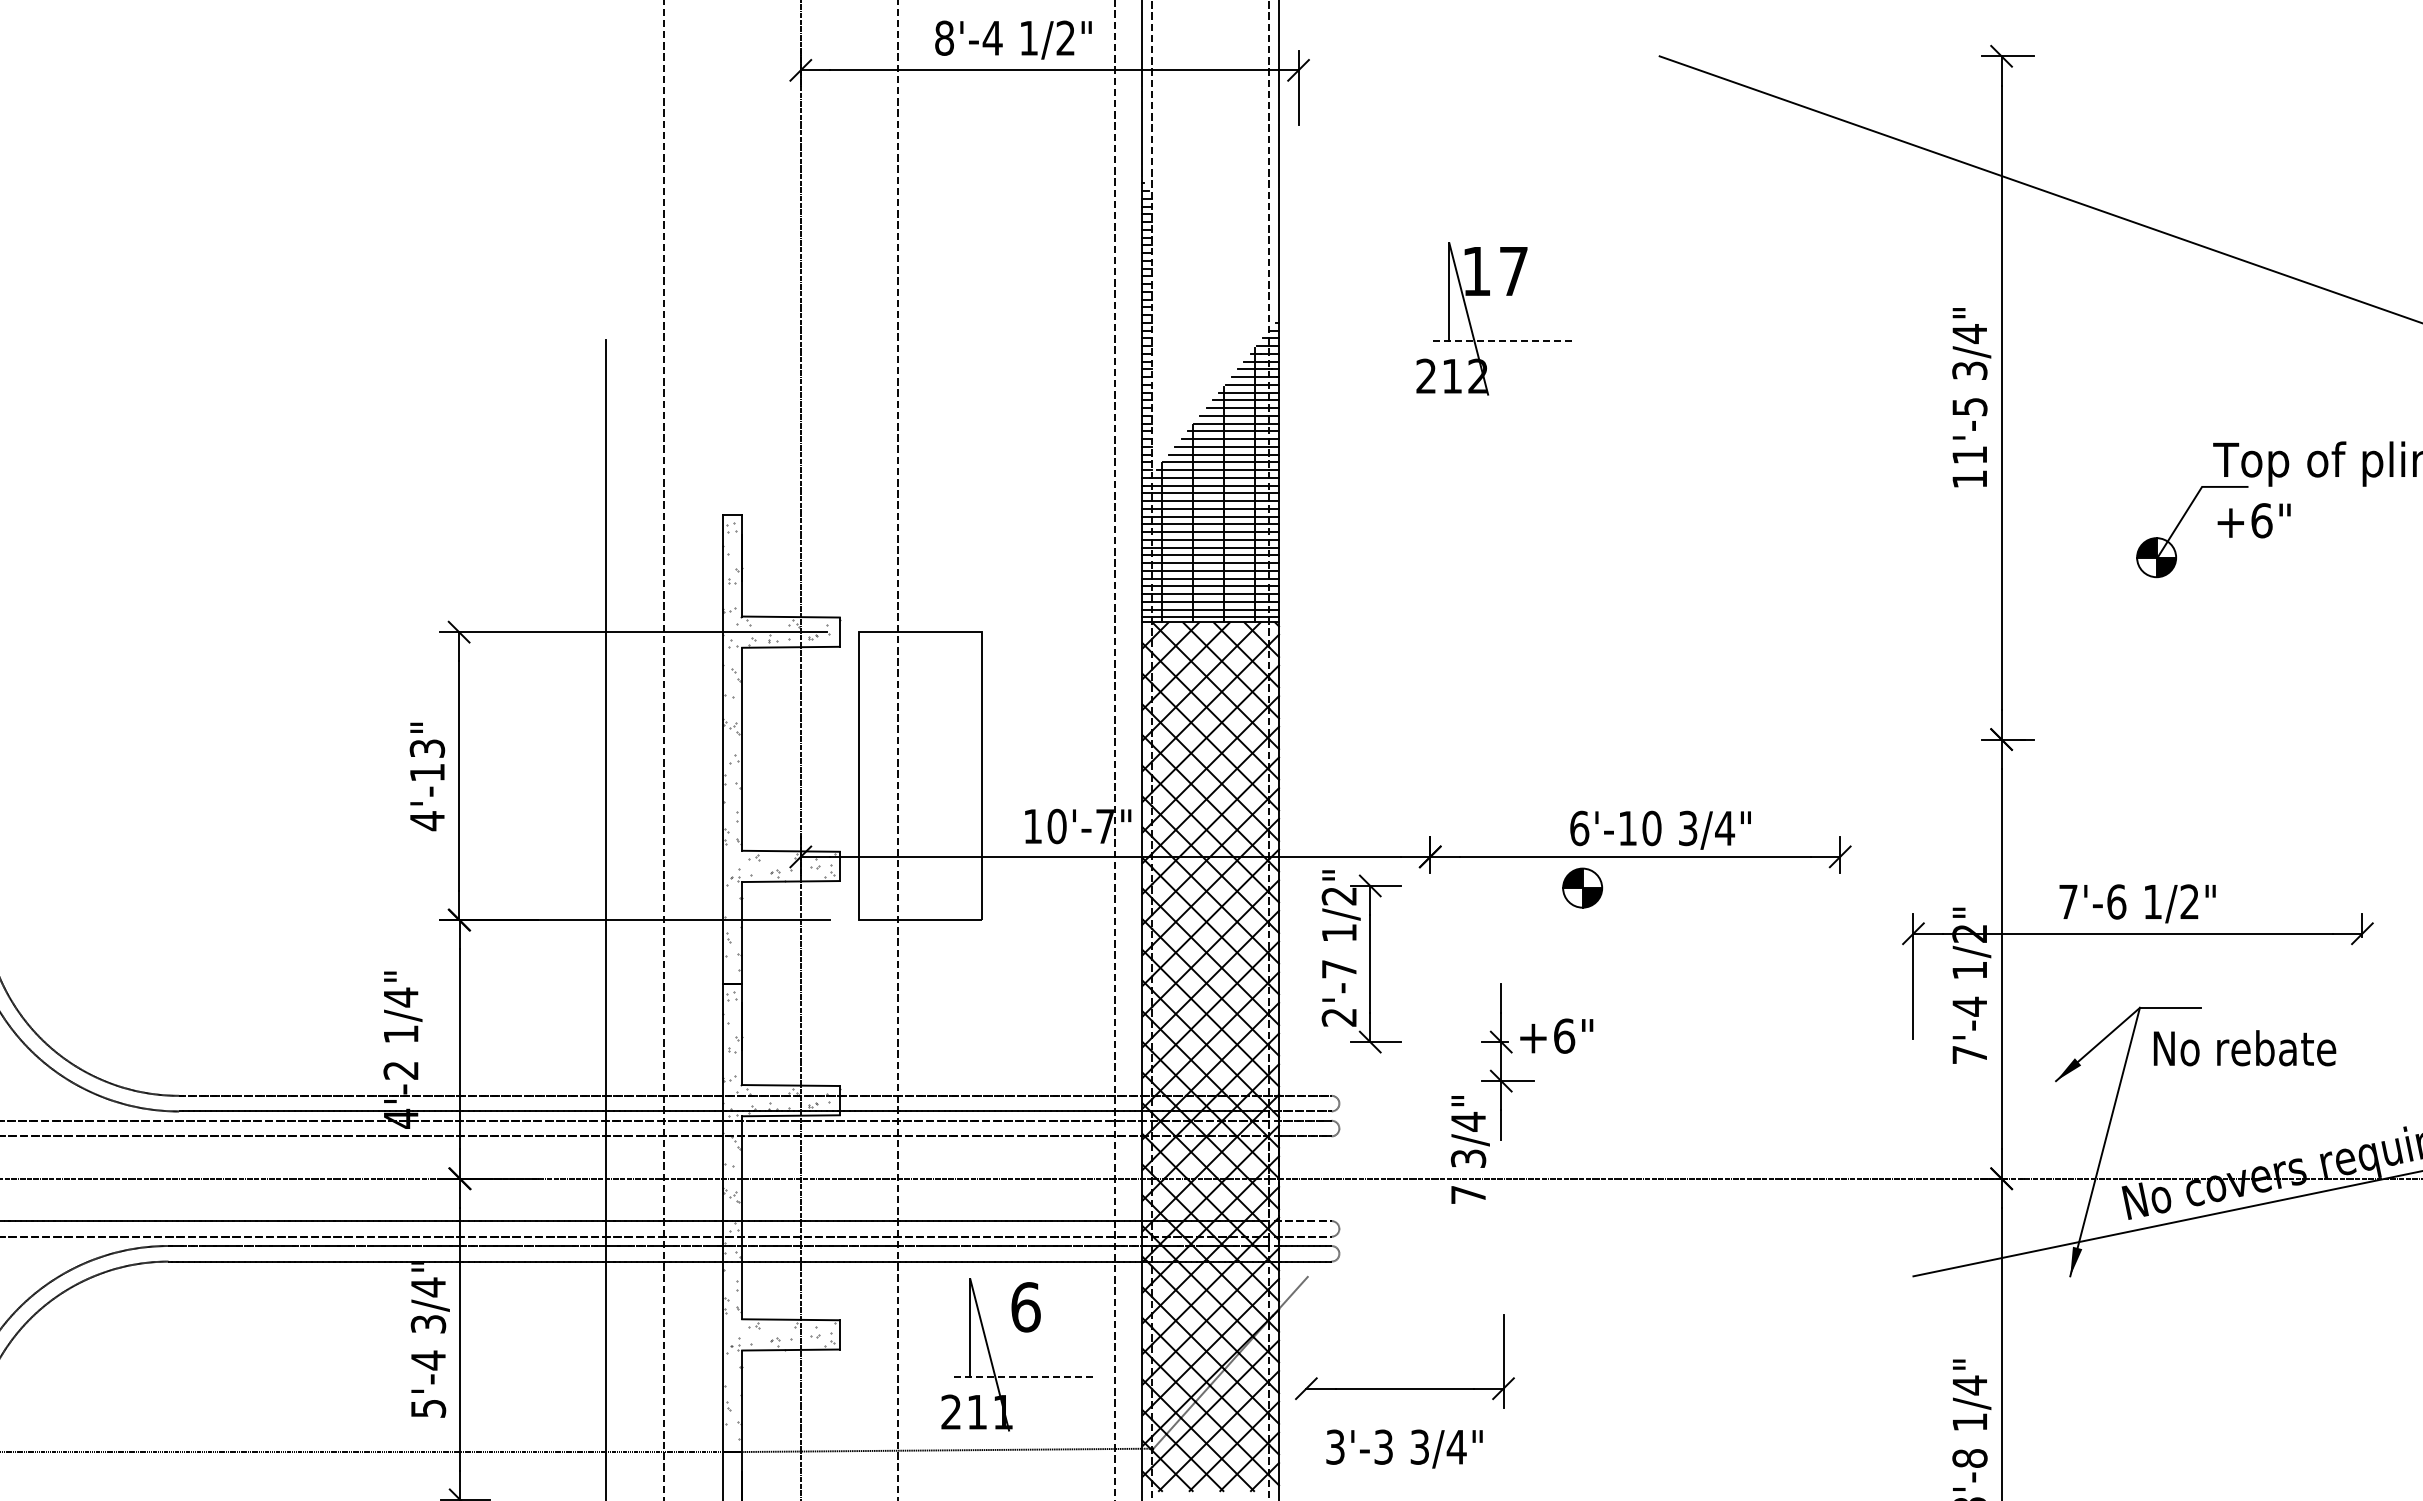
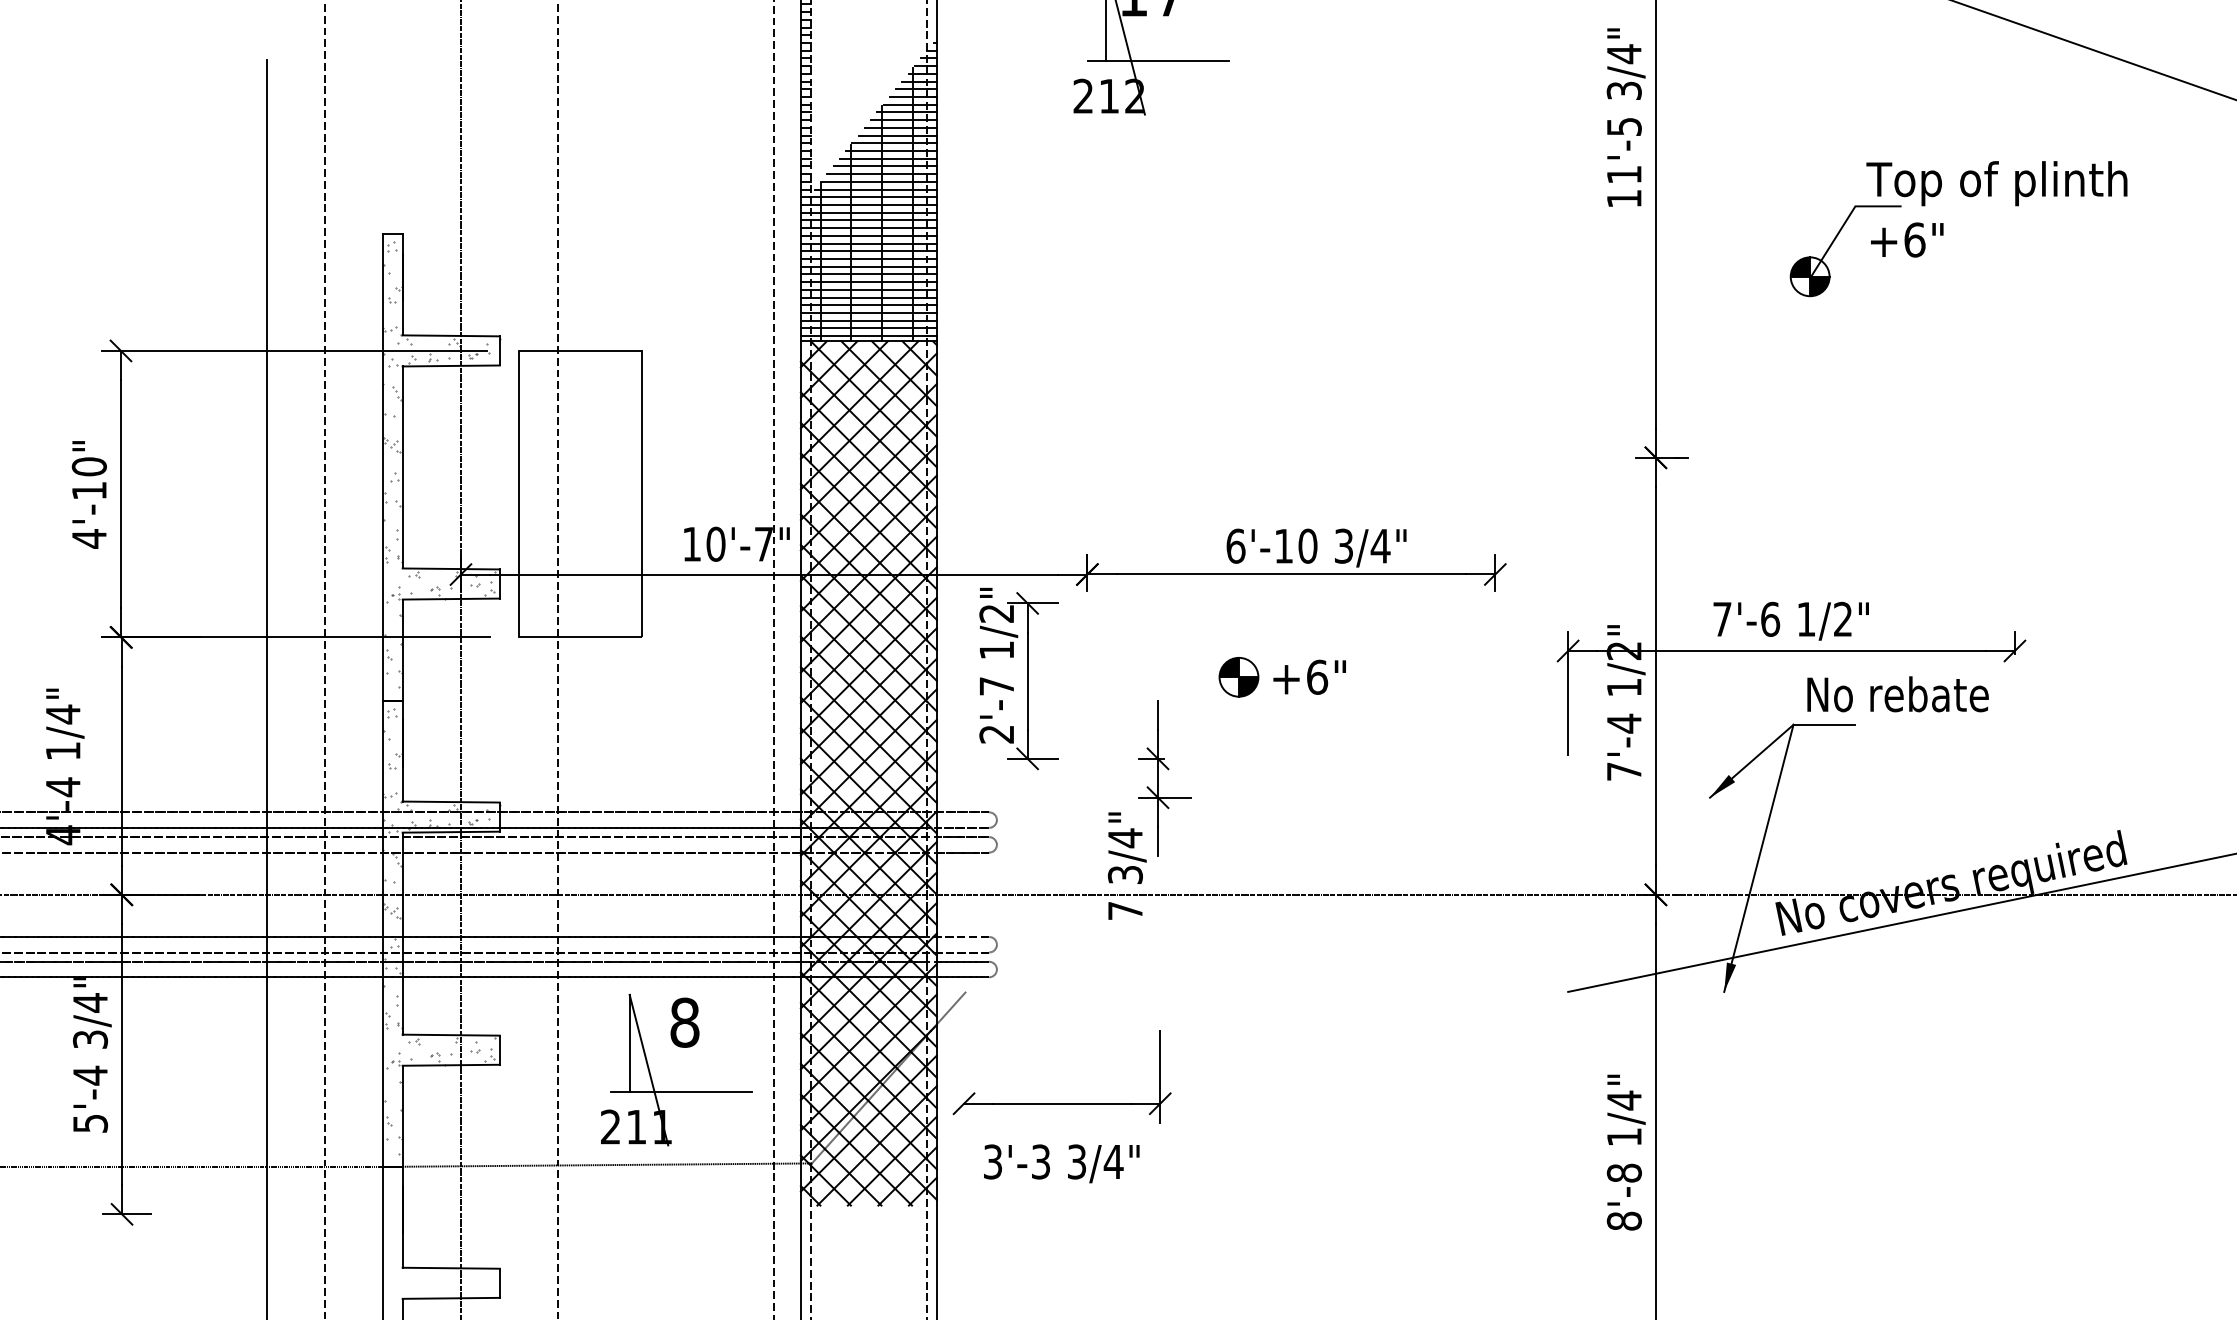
line: (1501, 340) -> (1158, 60), dashed -> solid
text: (427, 748) -> (89, 466), 4'-13" -> 4'-10"
part: (1582, 887) -> (1238, 676), moved
text: (1556, 1035) -> (1309, 676), moved
text: (2244, 1048) -> (1897, 694), moved
text: (400, 1070) -> (62, 787), 4'-2 -> 4'-4
text: (1025, 1307) -> (684, 1022), 6 -> 8
line: (1022, 1376) -> (681, 1091), dashed -> solid

